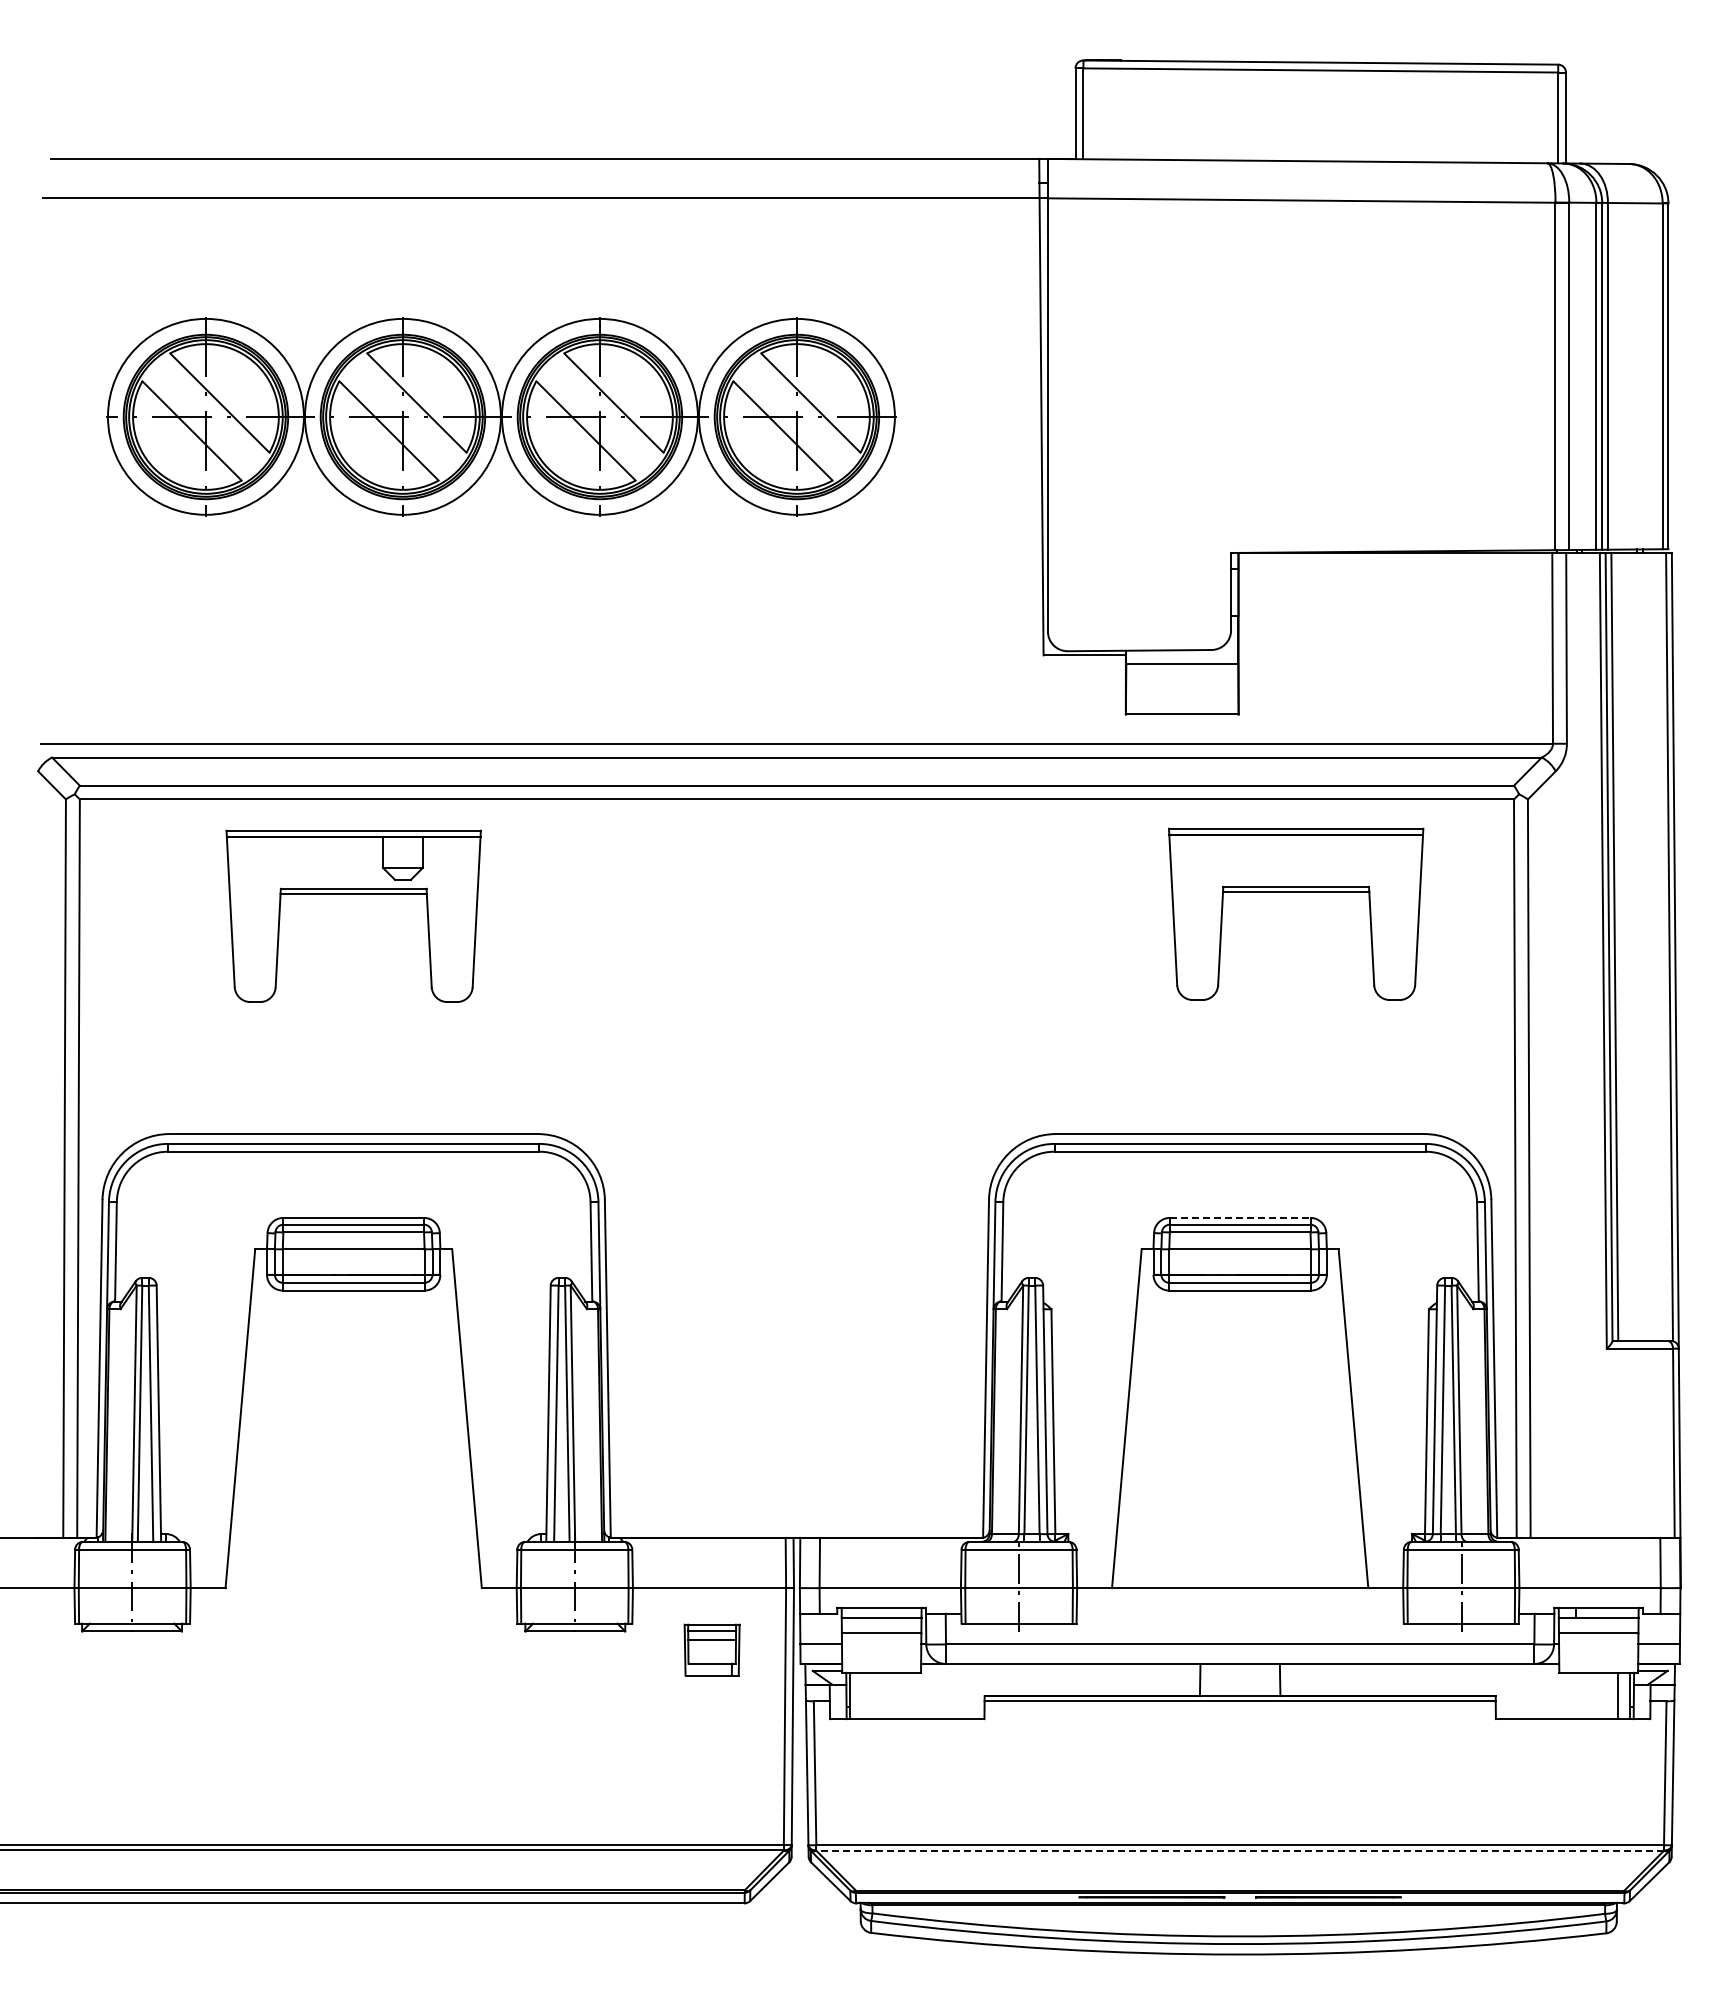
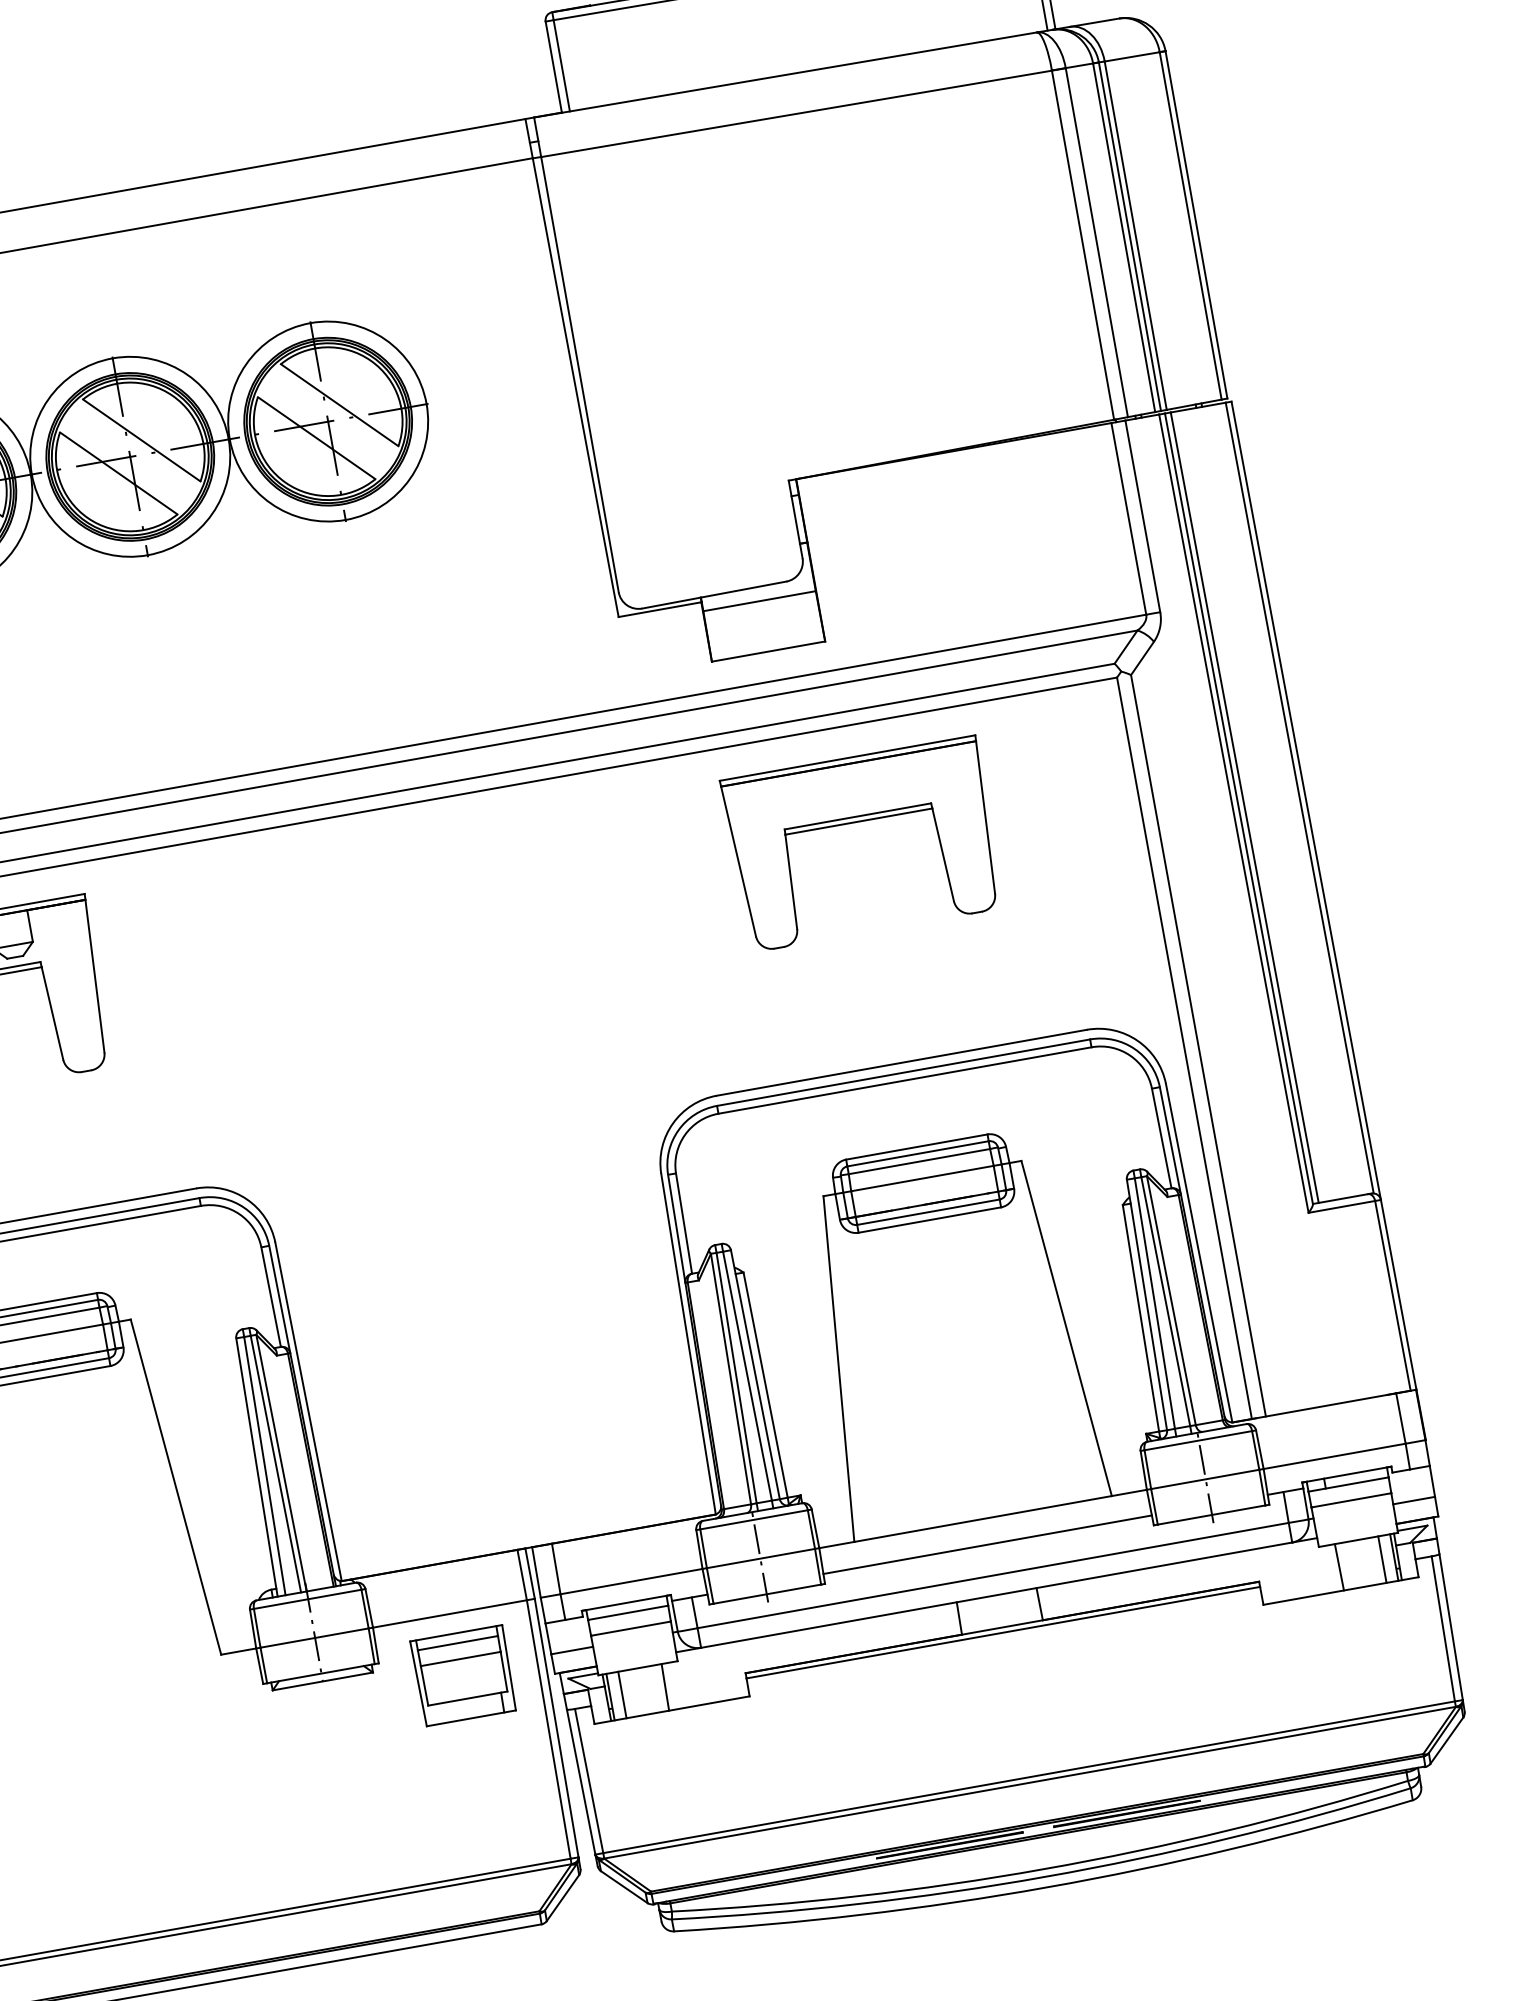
part: (1296, 892) -> (859, 822), moved
line: (1240, 1217) -> (917, 1146), dashed -> solid
line: (1239, 1613) -> (986, 1544), added
part: (711, 1649) -> (462, 1675), size x1.67
line: (861, 1695) -> (621, 1694), added
line: (904, 1695) -> (665, 1686), added
line: (1575, 1695) -> (1339, 1566), added
line: (1240, 1850) -> (1030, 1782), dashed -> solid

